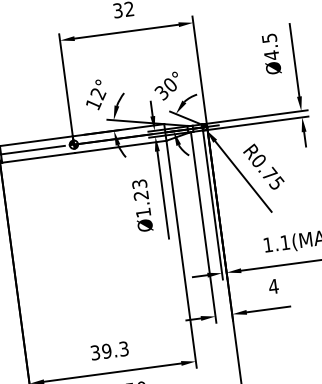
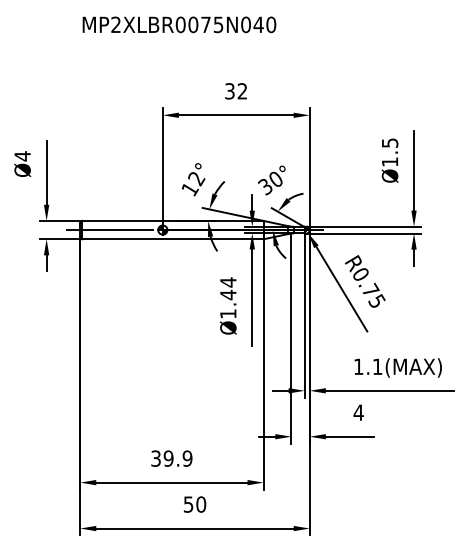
text: (272, 54) -> (390, 161), Ø4.5 -> Ø1.5
text: (140, 189) -> (228, 288), Ø1.23 -> Ø1.44
text: (123, 348) -> (187, 458), 39.3 -> 39.9

